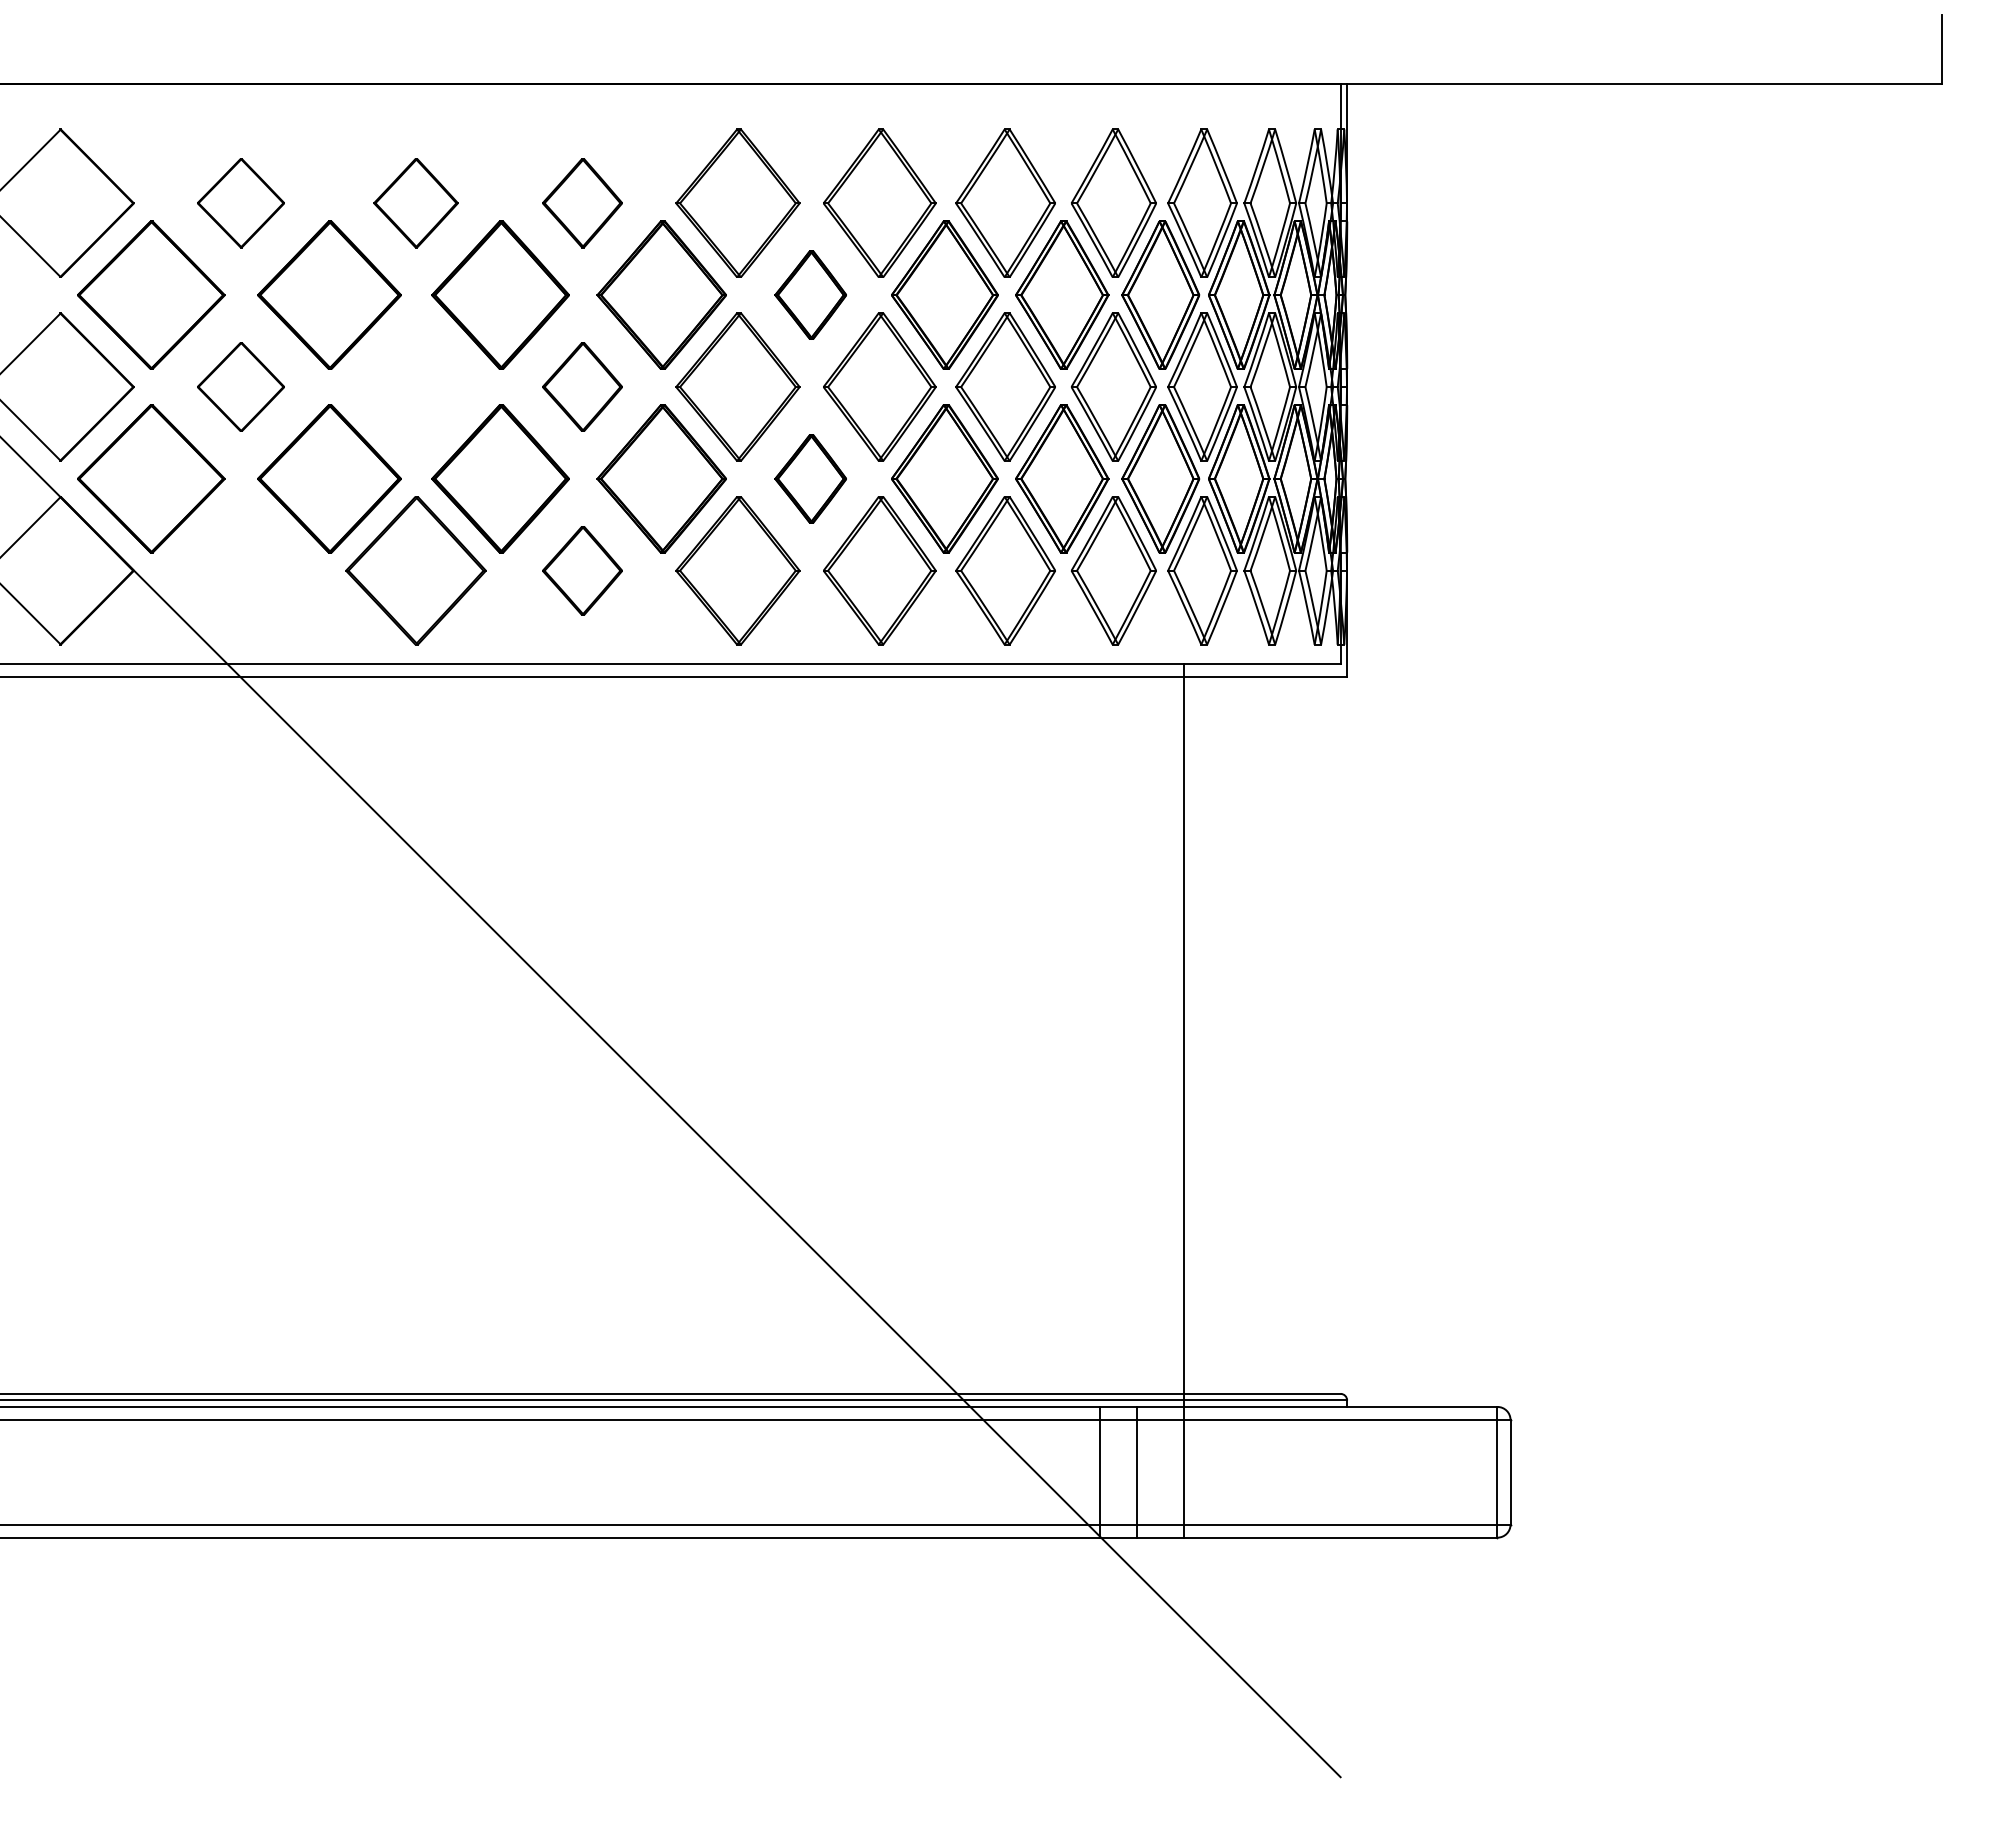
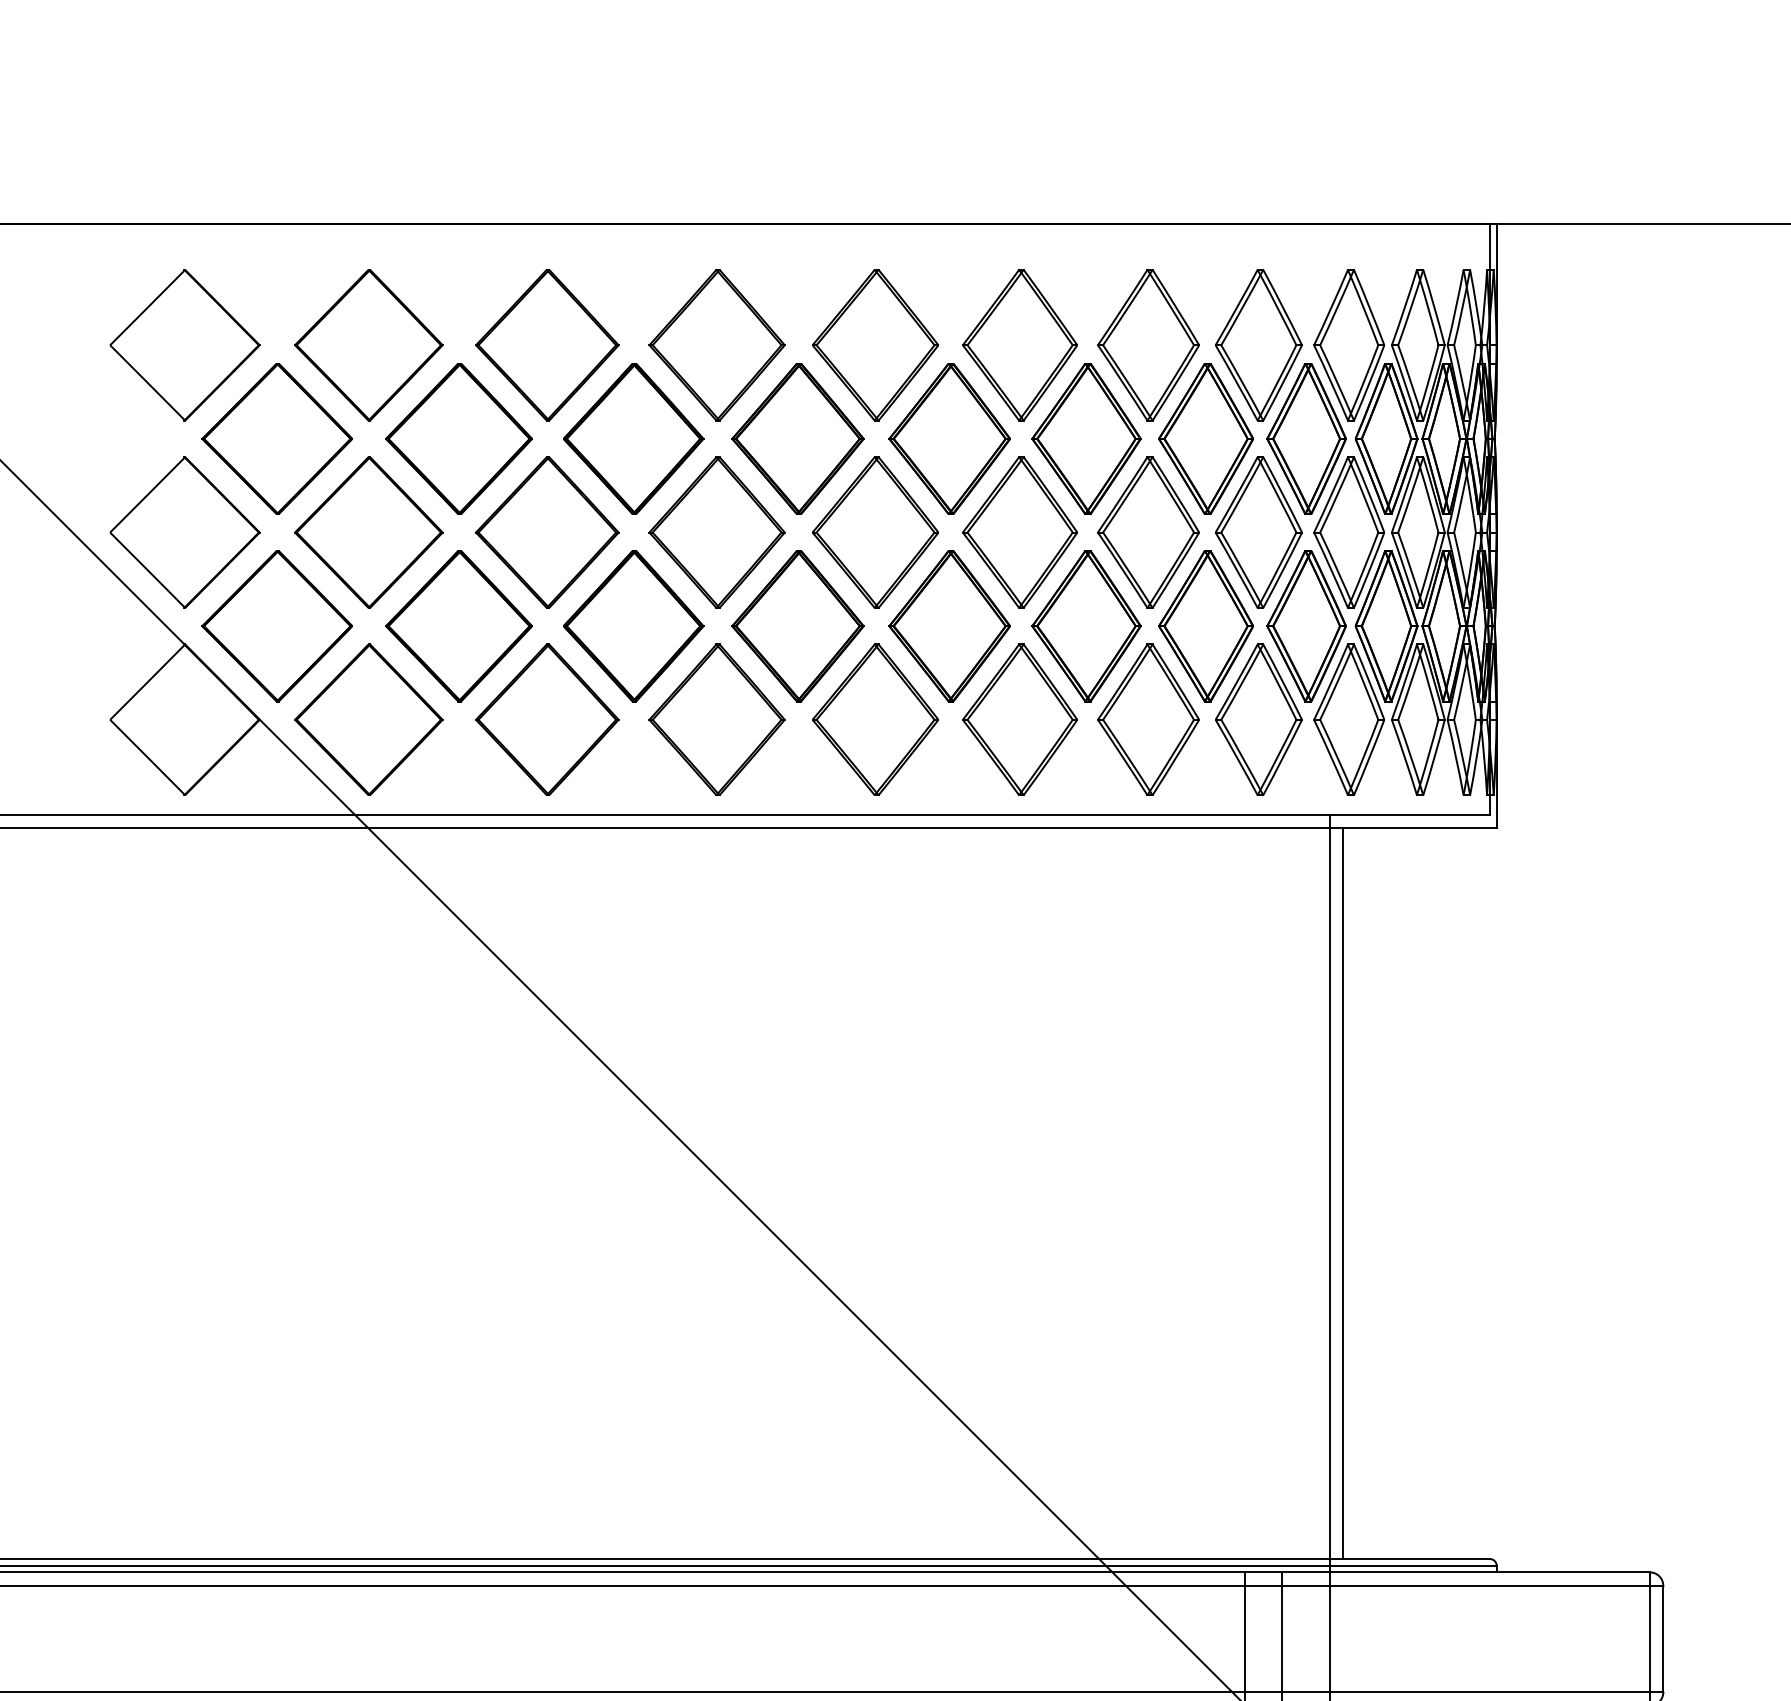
part: (240, 202) -> (368, 344), size x1.67
part: (415, 202) -> (546, 344), size x1.67
part: (582, 202) -> (717, 344), size x1.67
part: (810, 294) -> (949, 438), size x1.67
part: (240, 386) -> (368, 531), size x1.67
part: (415, 386) -> (546, 531), added
part: (582, 386) -> (717, 531), size x1.67
part: (810, 478) -> (949, 625), size x1.67
part: (240, 570) -> (368, 719), added
part: (582, 570) -> (717, 719), size x1.67
line: (1196, 1035) -> (1343, 1193), added

